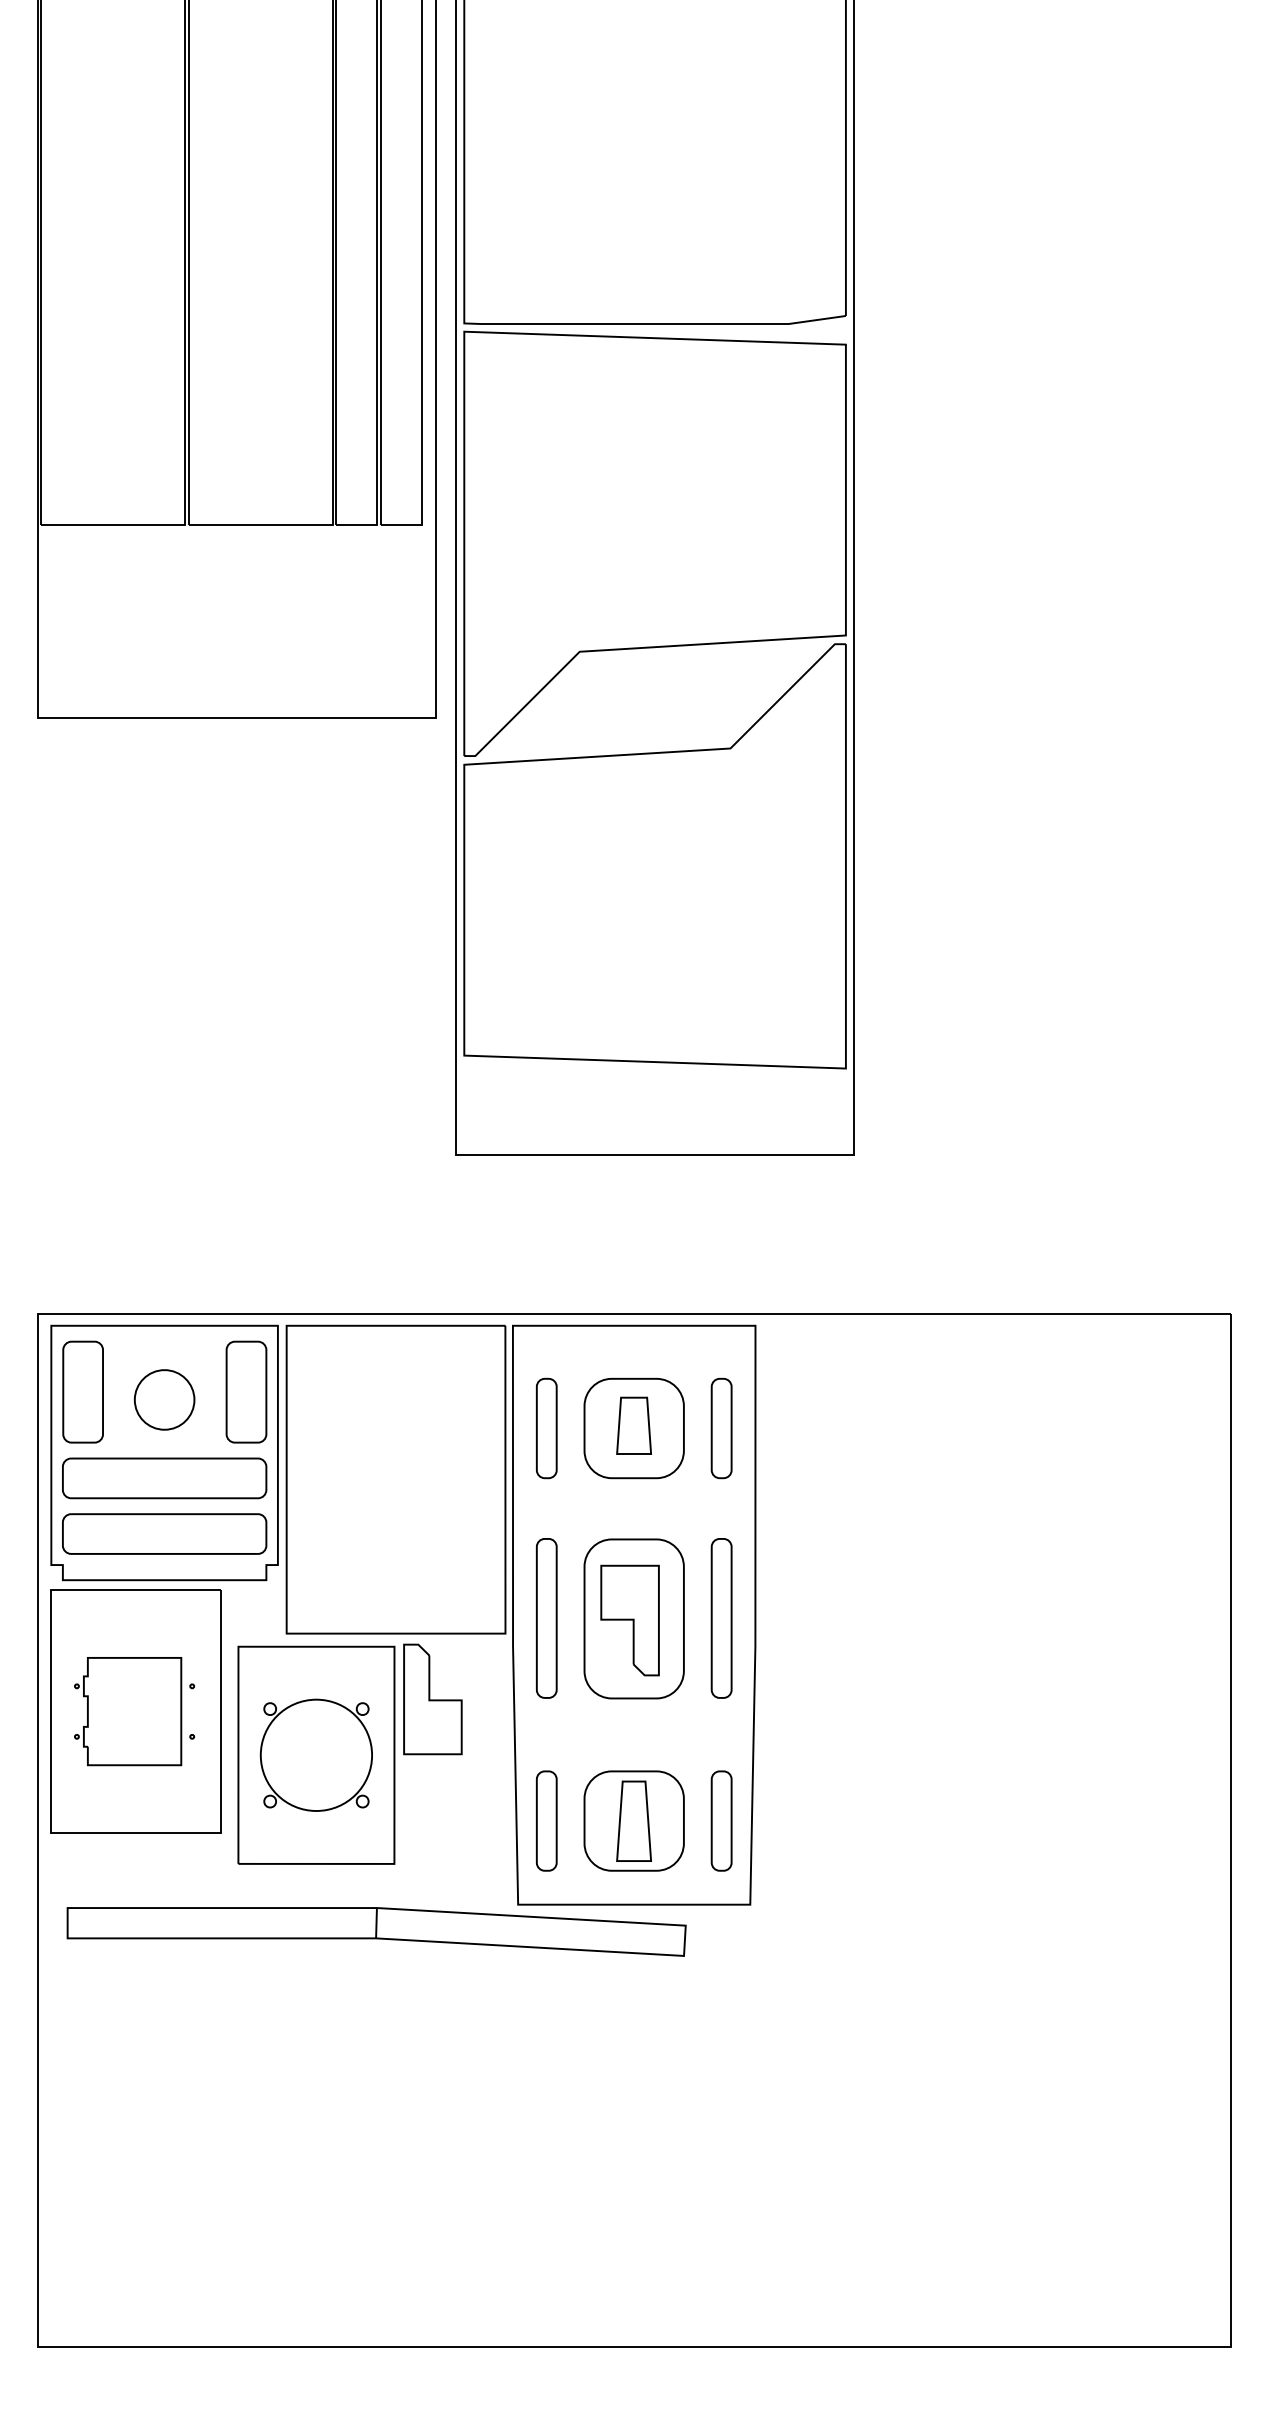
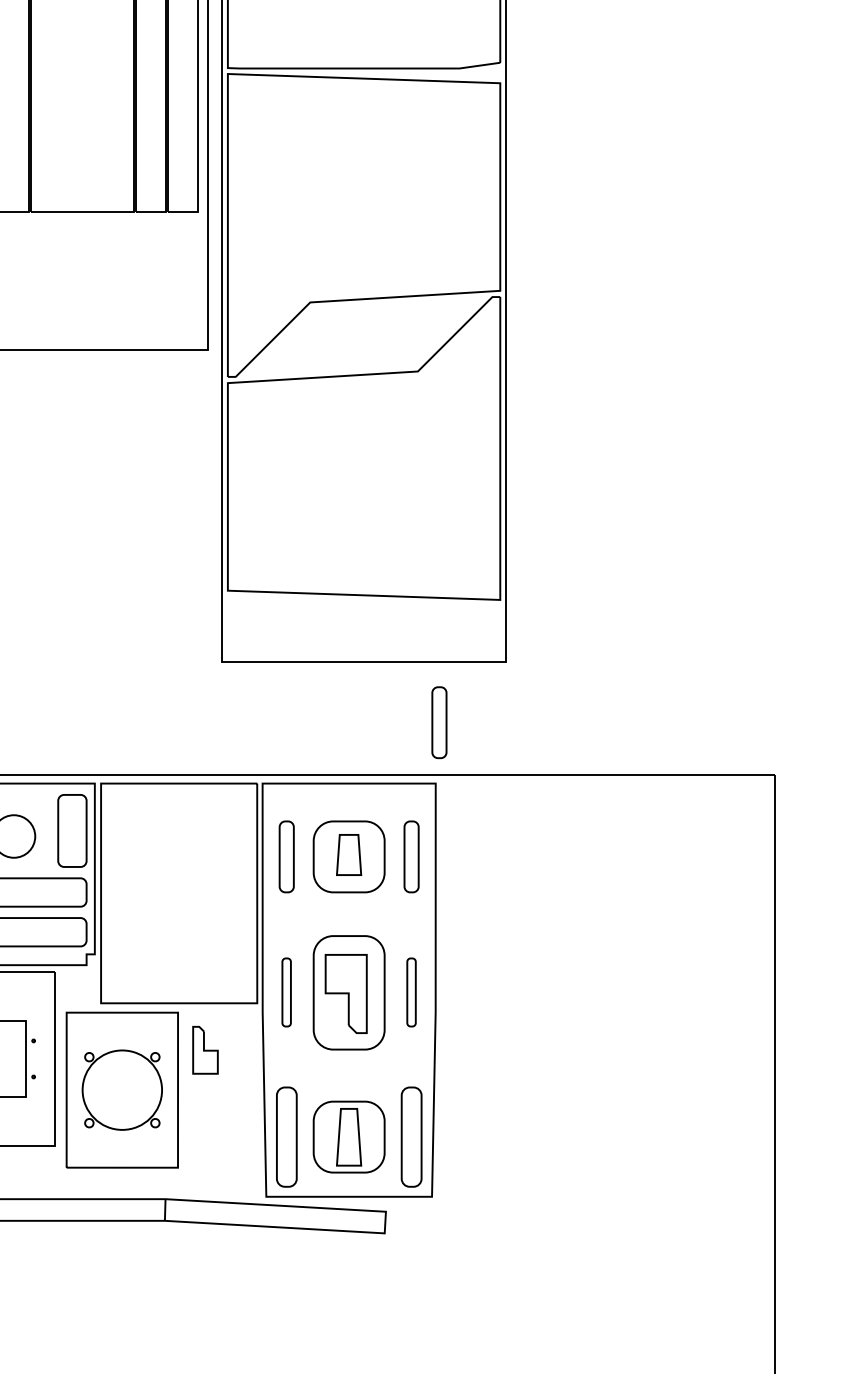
part: (760, 1240) -> (439, 722), added
part: (546, 1618) -> (286, 992), size x0.6
part: (721, 1618) -> (411, 992), size x0.6
part: (432, 1699) -> (205, 1050), size x0.6
part: (546, 1820) -> (286, 1136), size x1.4
part: (721, 1820) -> (411, 1136), size x1.4

